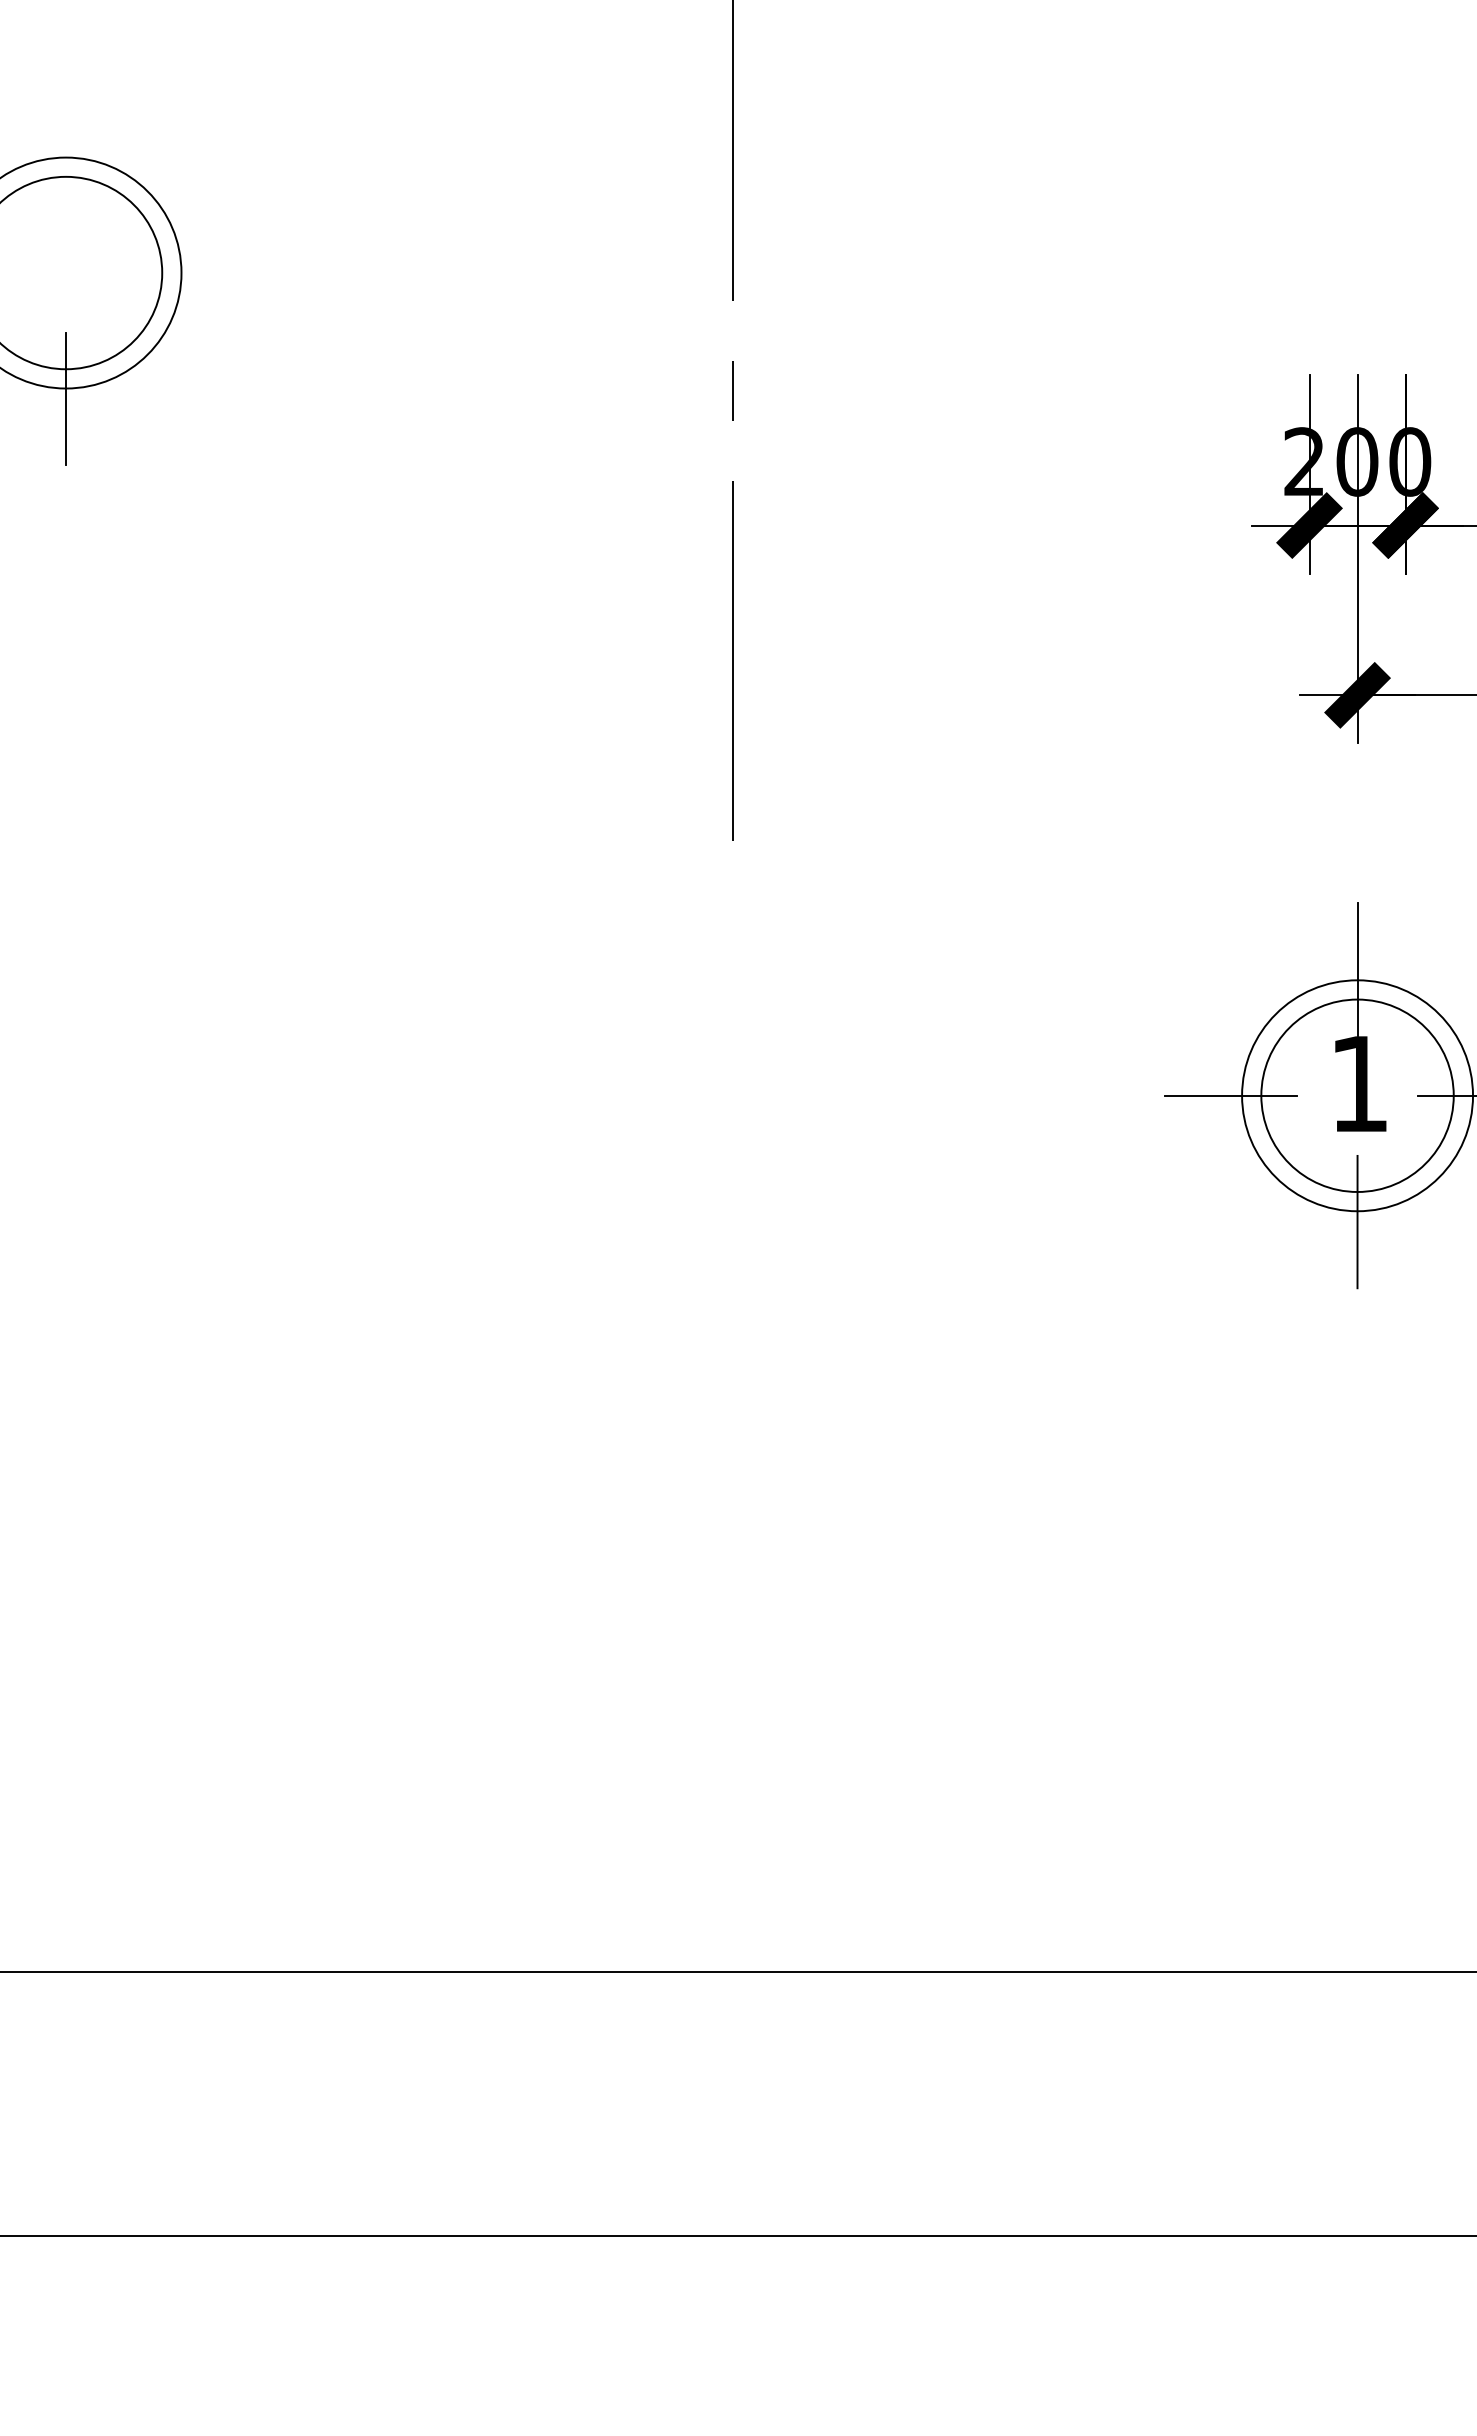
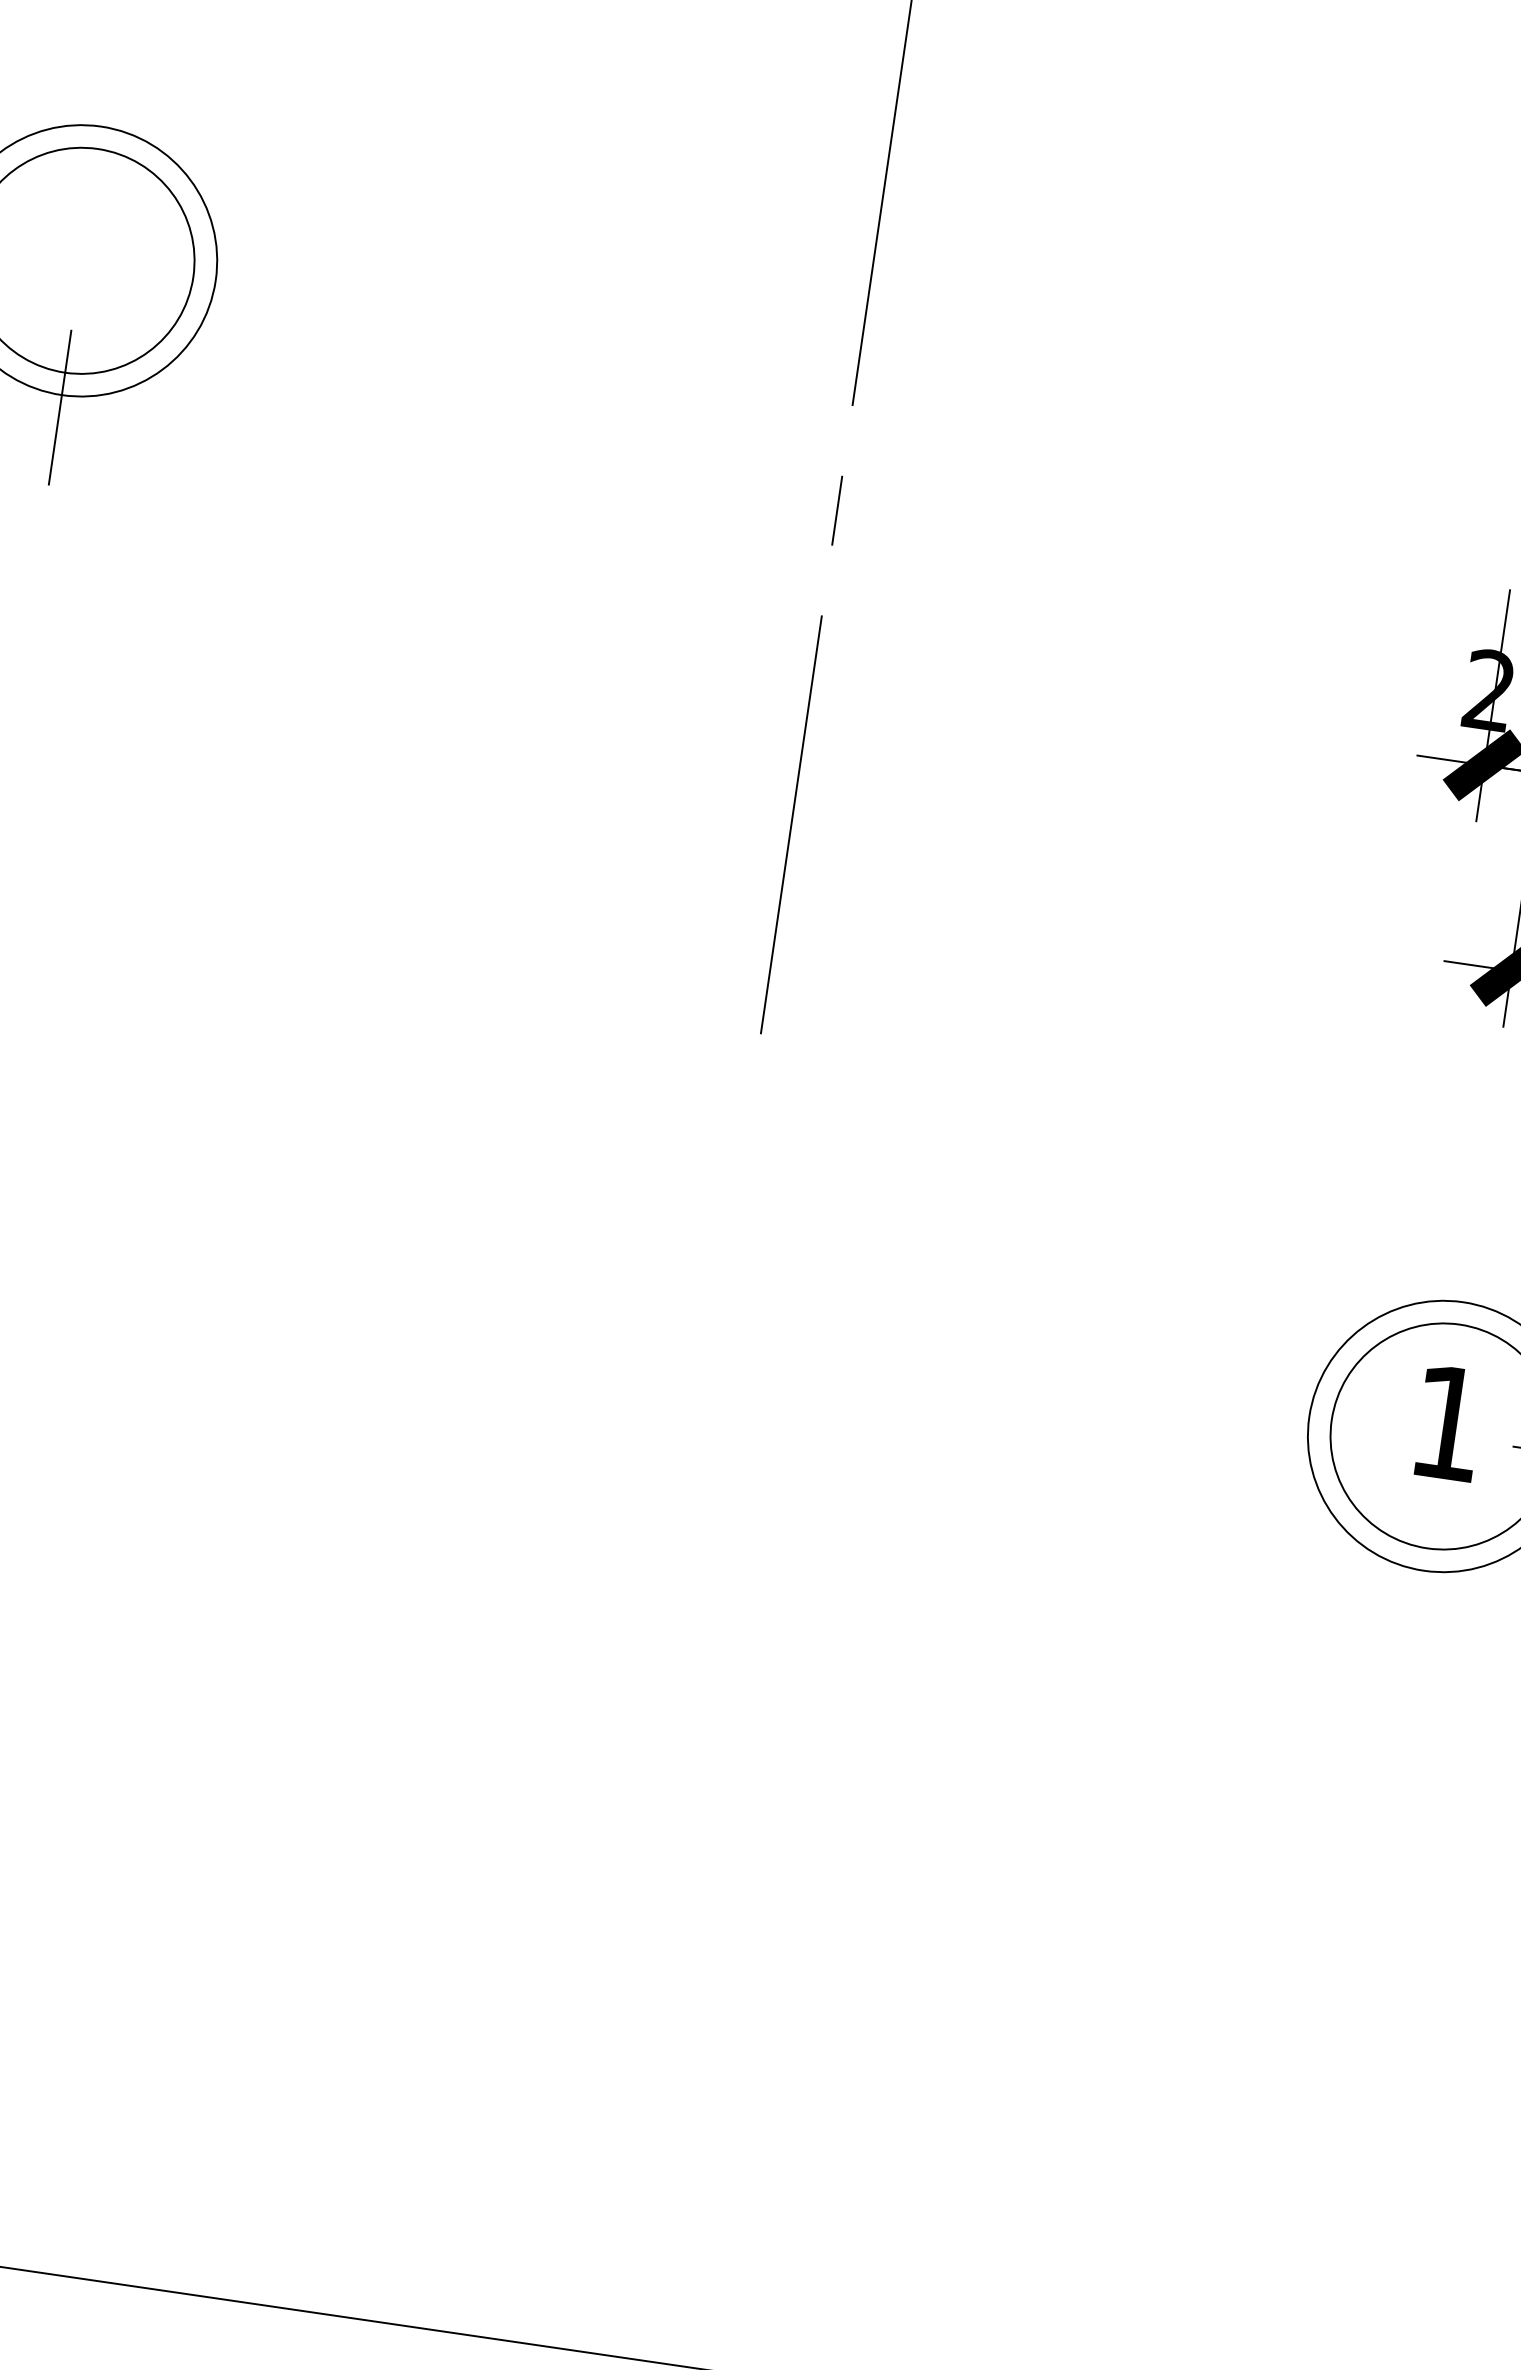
line: (1357, 969) -> (1464, 1289), removed
line: (1230, 1095) -> (1295, 1414), removed
line: (1357, 1221) -> (1422, 1582), removed

